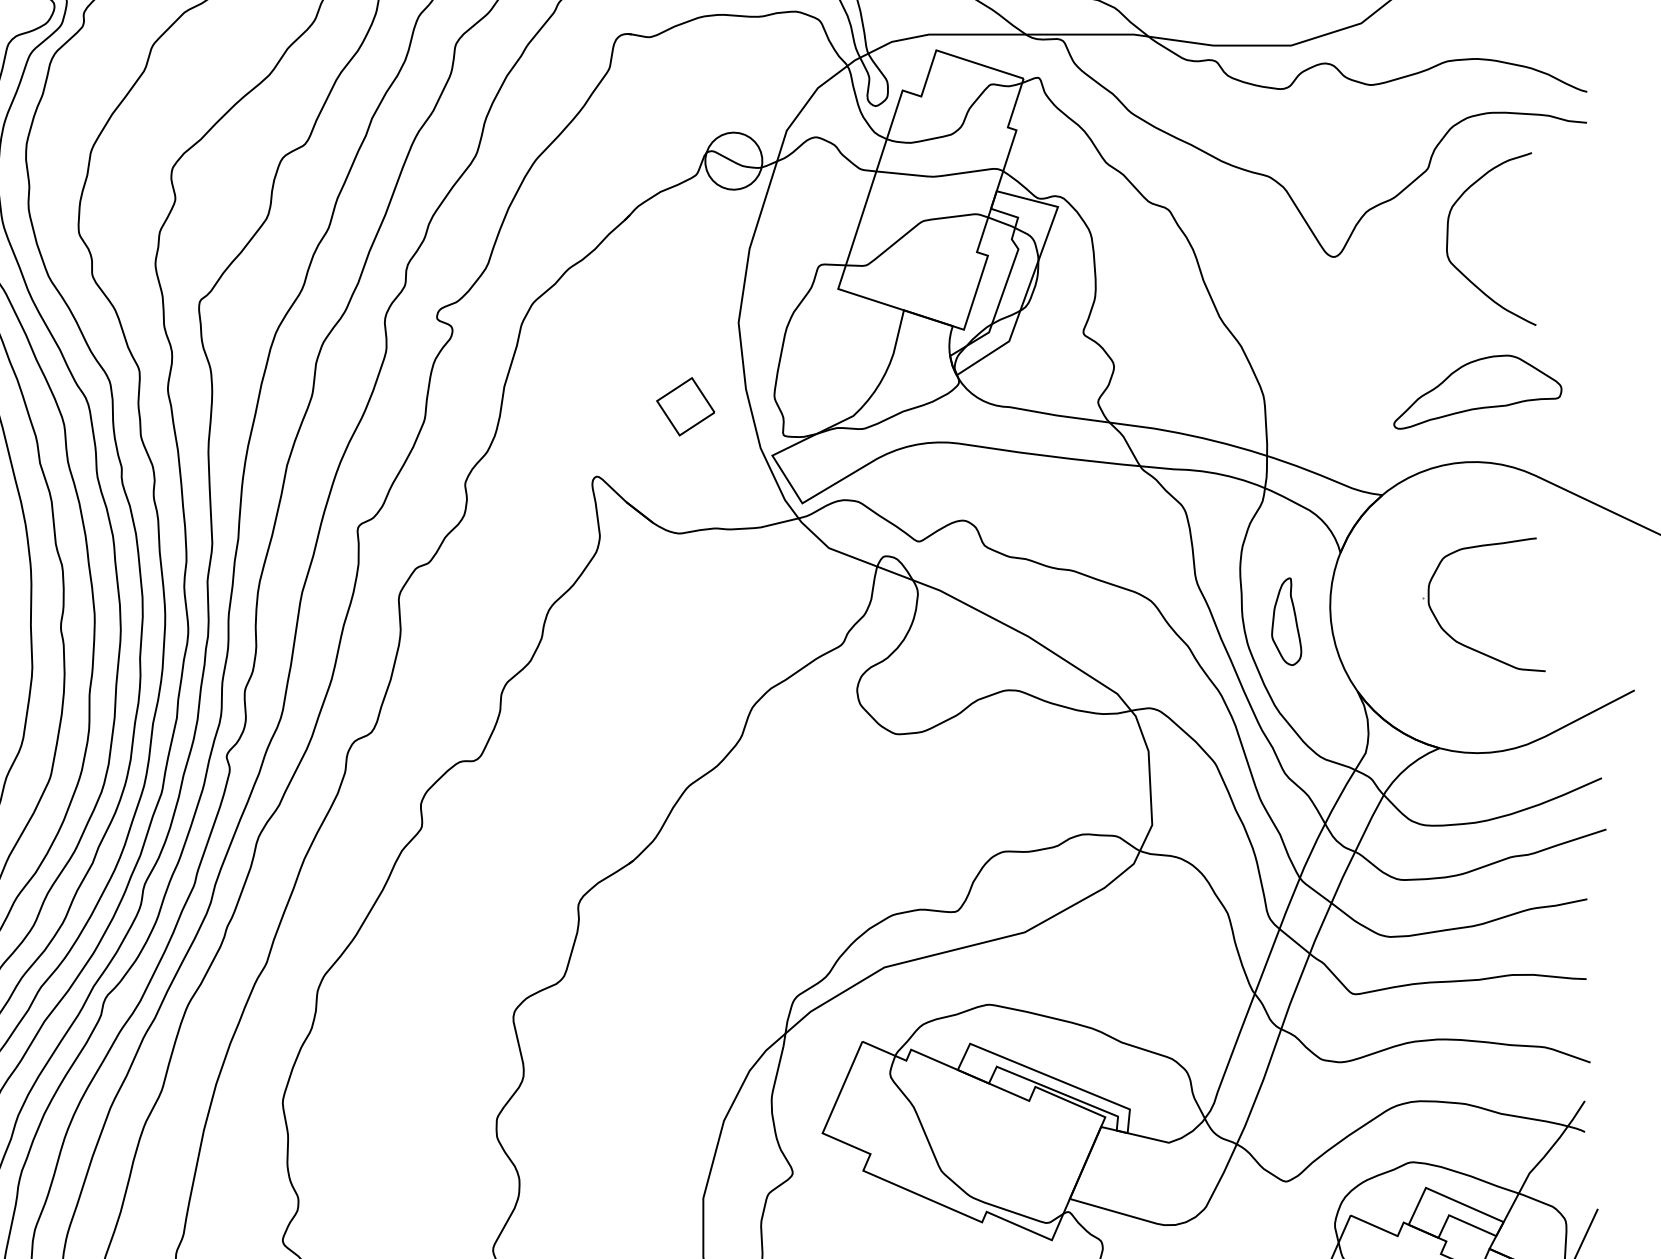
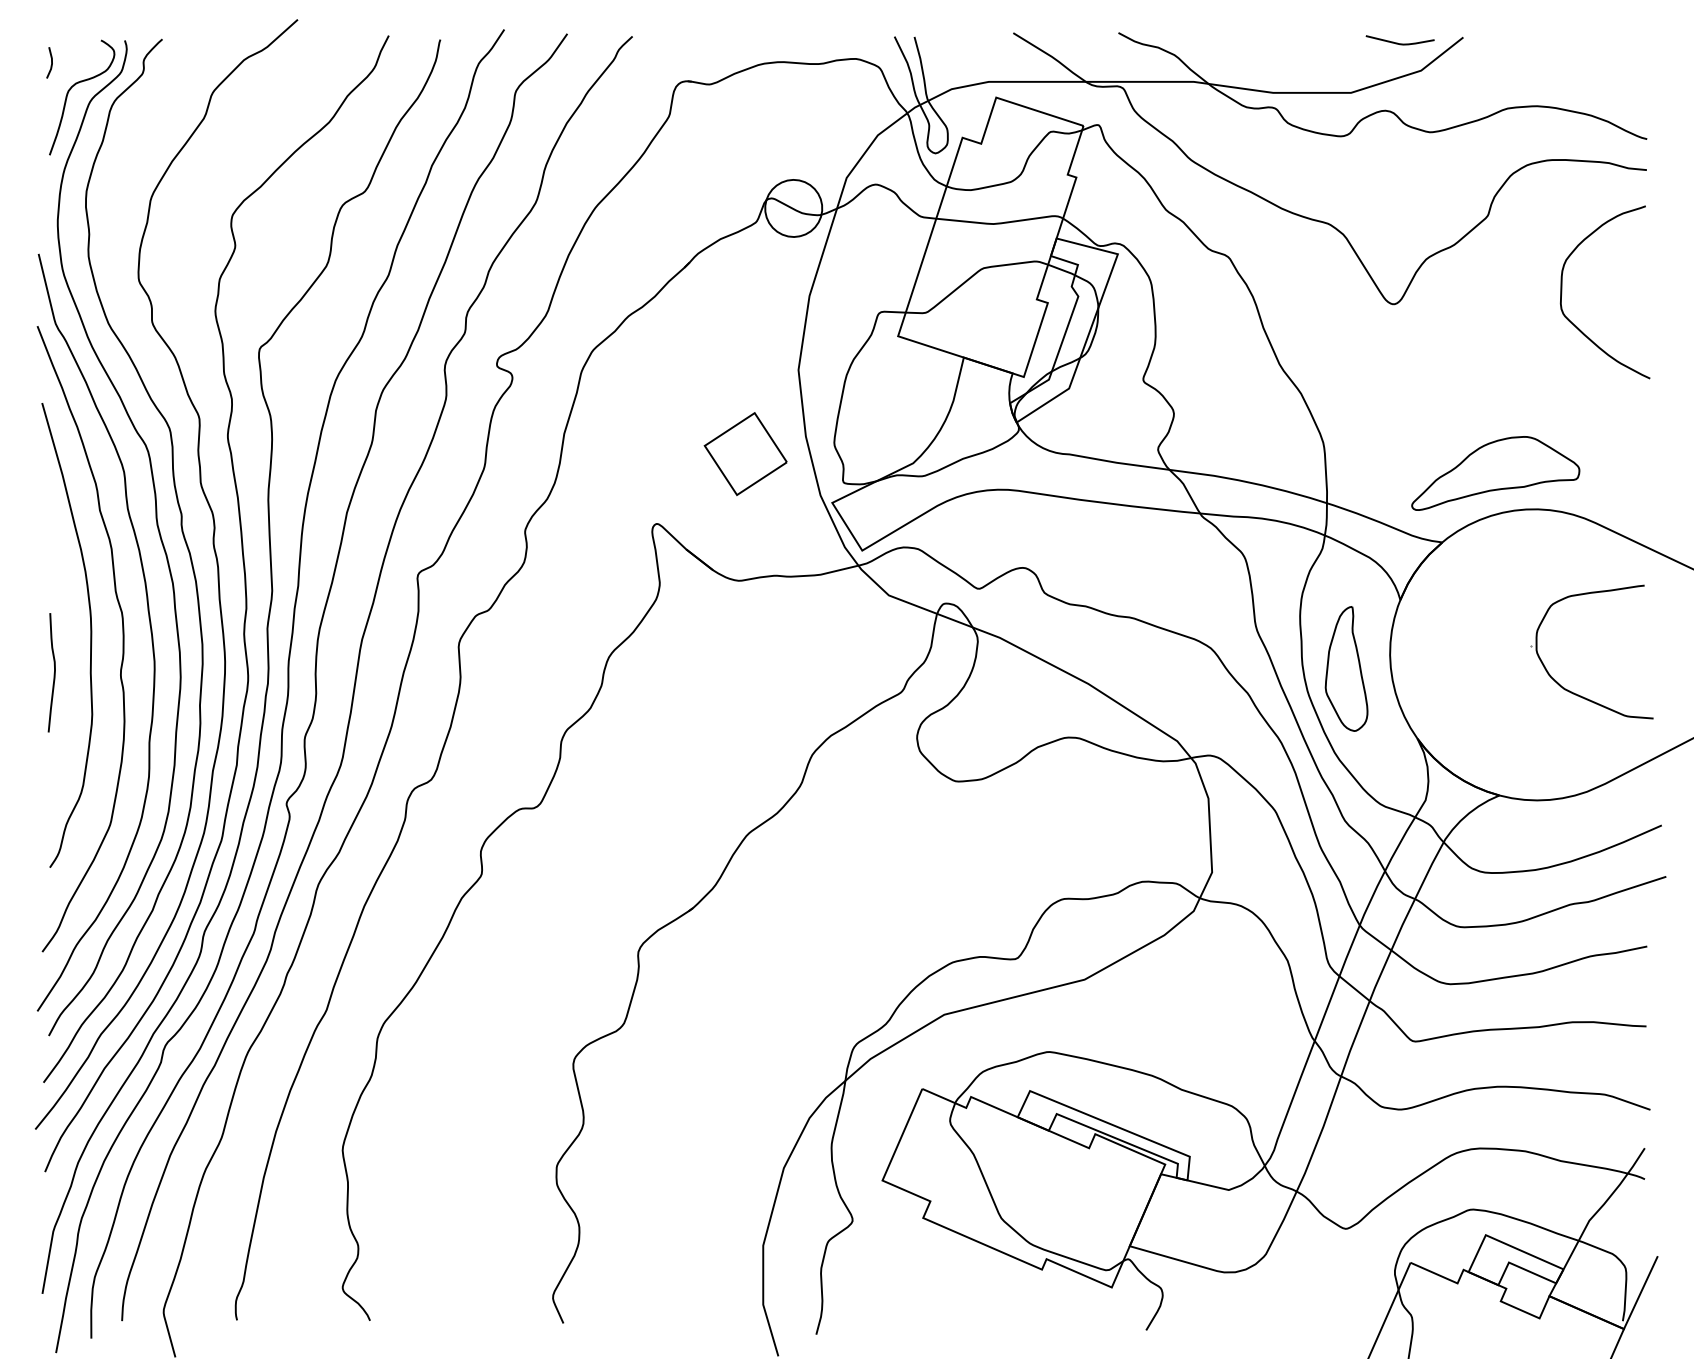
curve: (1448, 239) -> (1562, 292), moved
part: (1477, 392) -> (1495, 473), moved
part: (685, 406) -> (745, 453), size x1.43
part: (1286, 621) -> (1346, 668), size x1.43
part: (1466, 645) -> (1574, 692), moved

